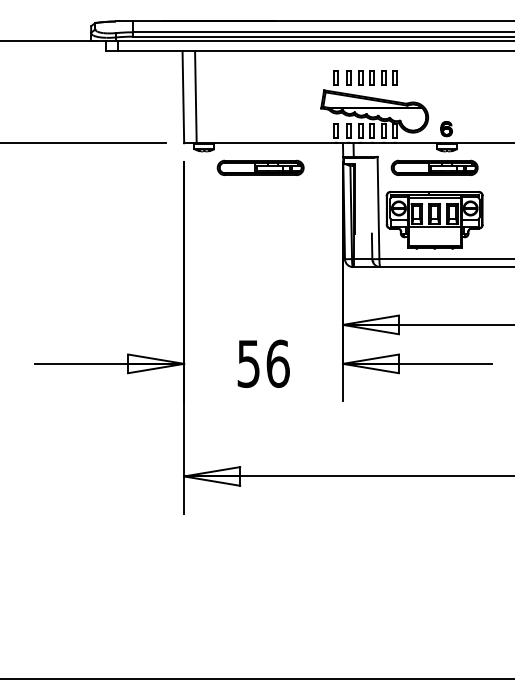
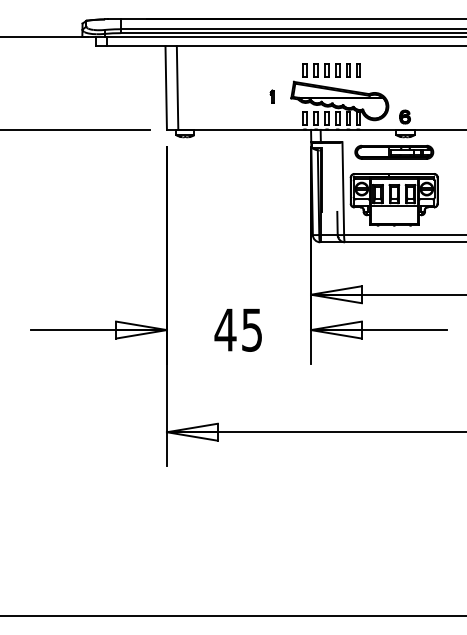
part: (299, 106) -> (271, 96), added
part: (260, 167) -> (236, 151), removed
text: (262, 363) -> (238, 329), 56 -> 45

